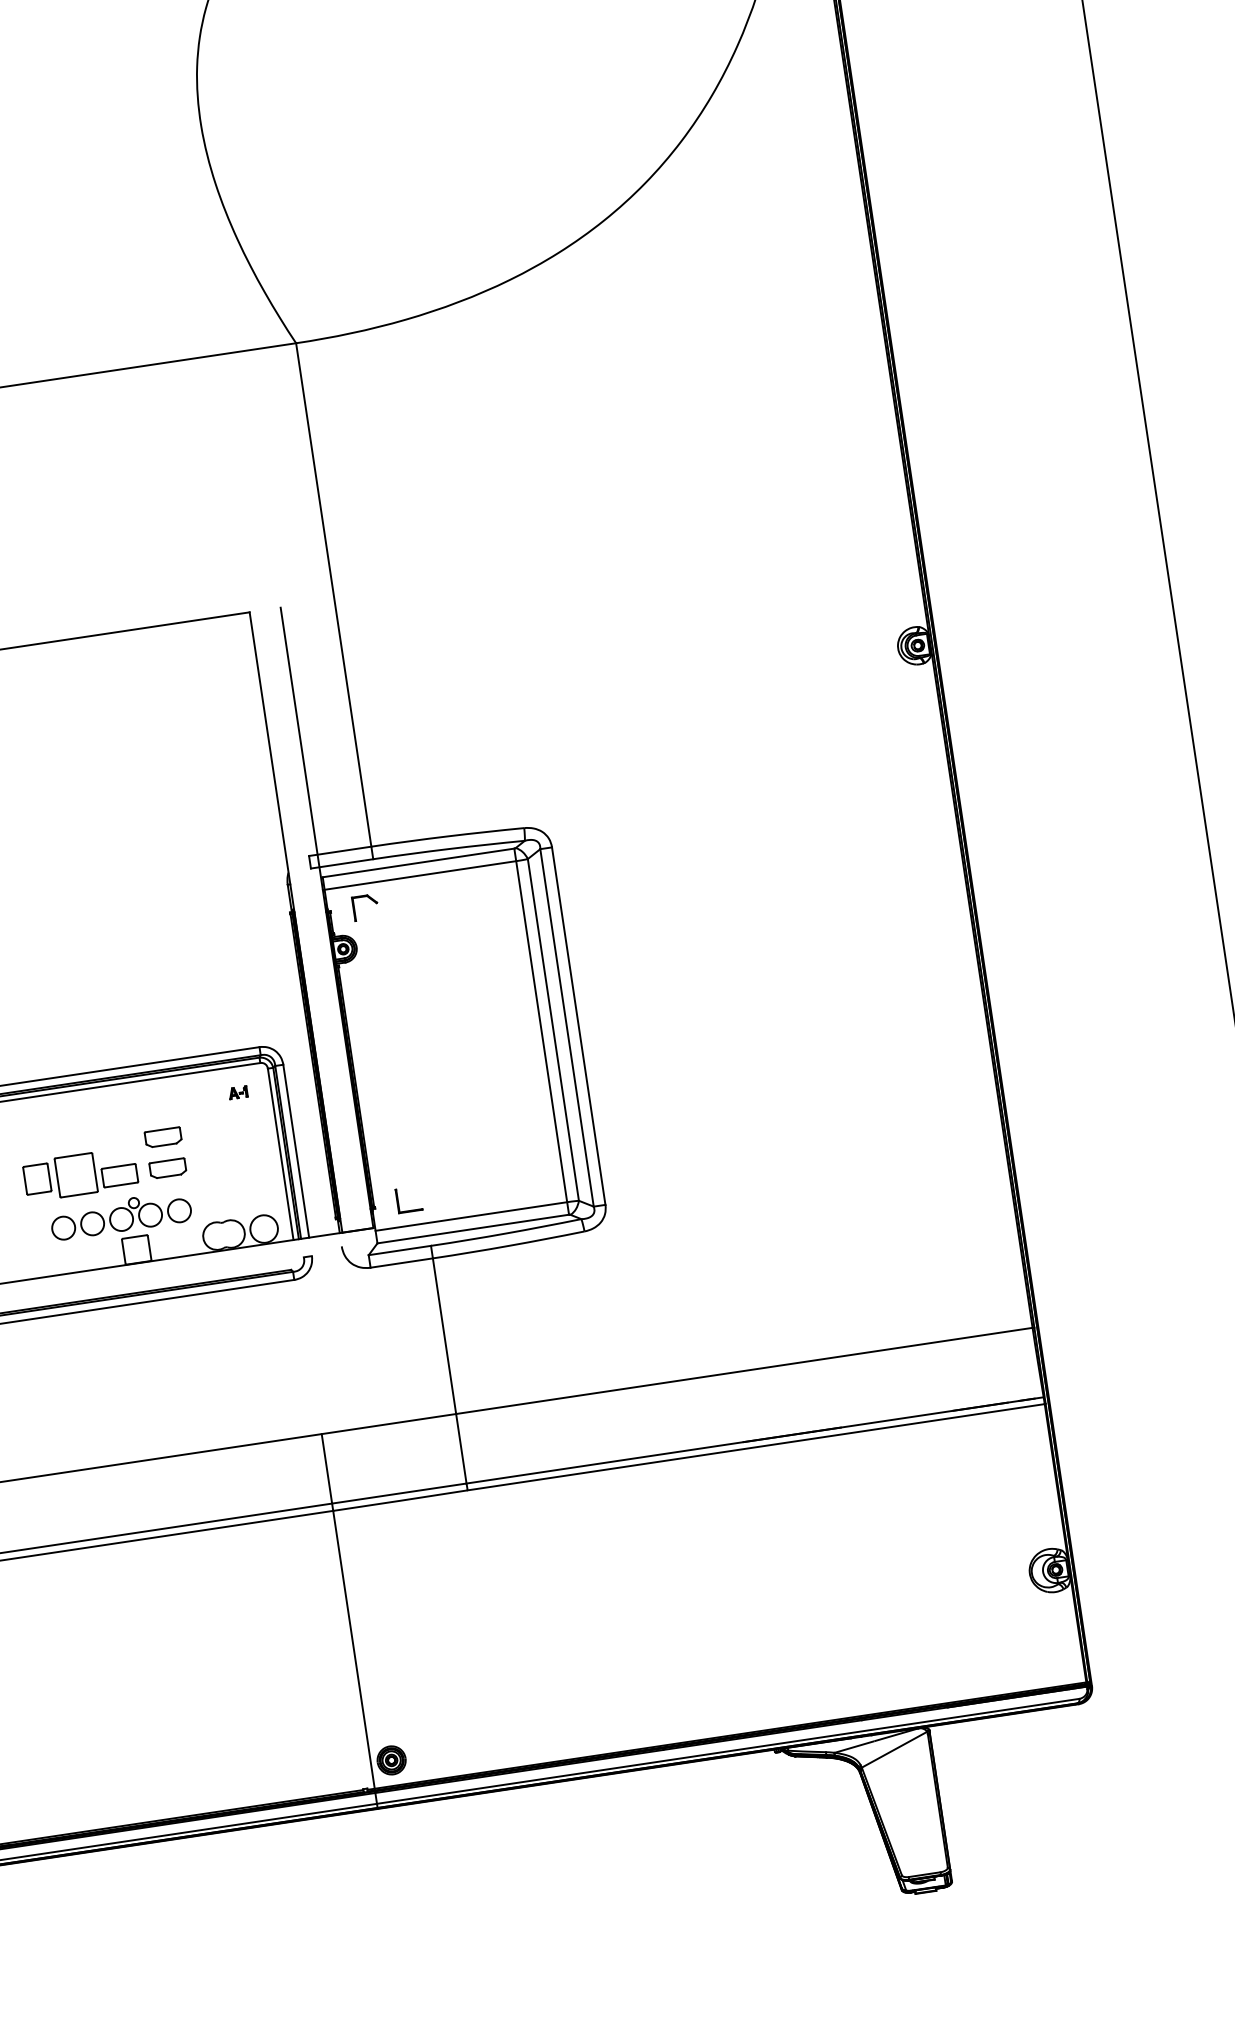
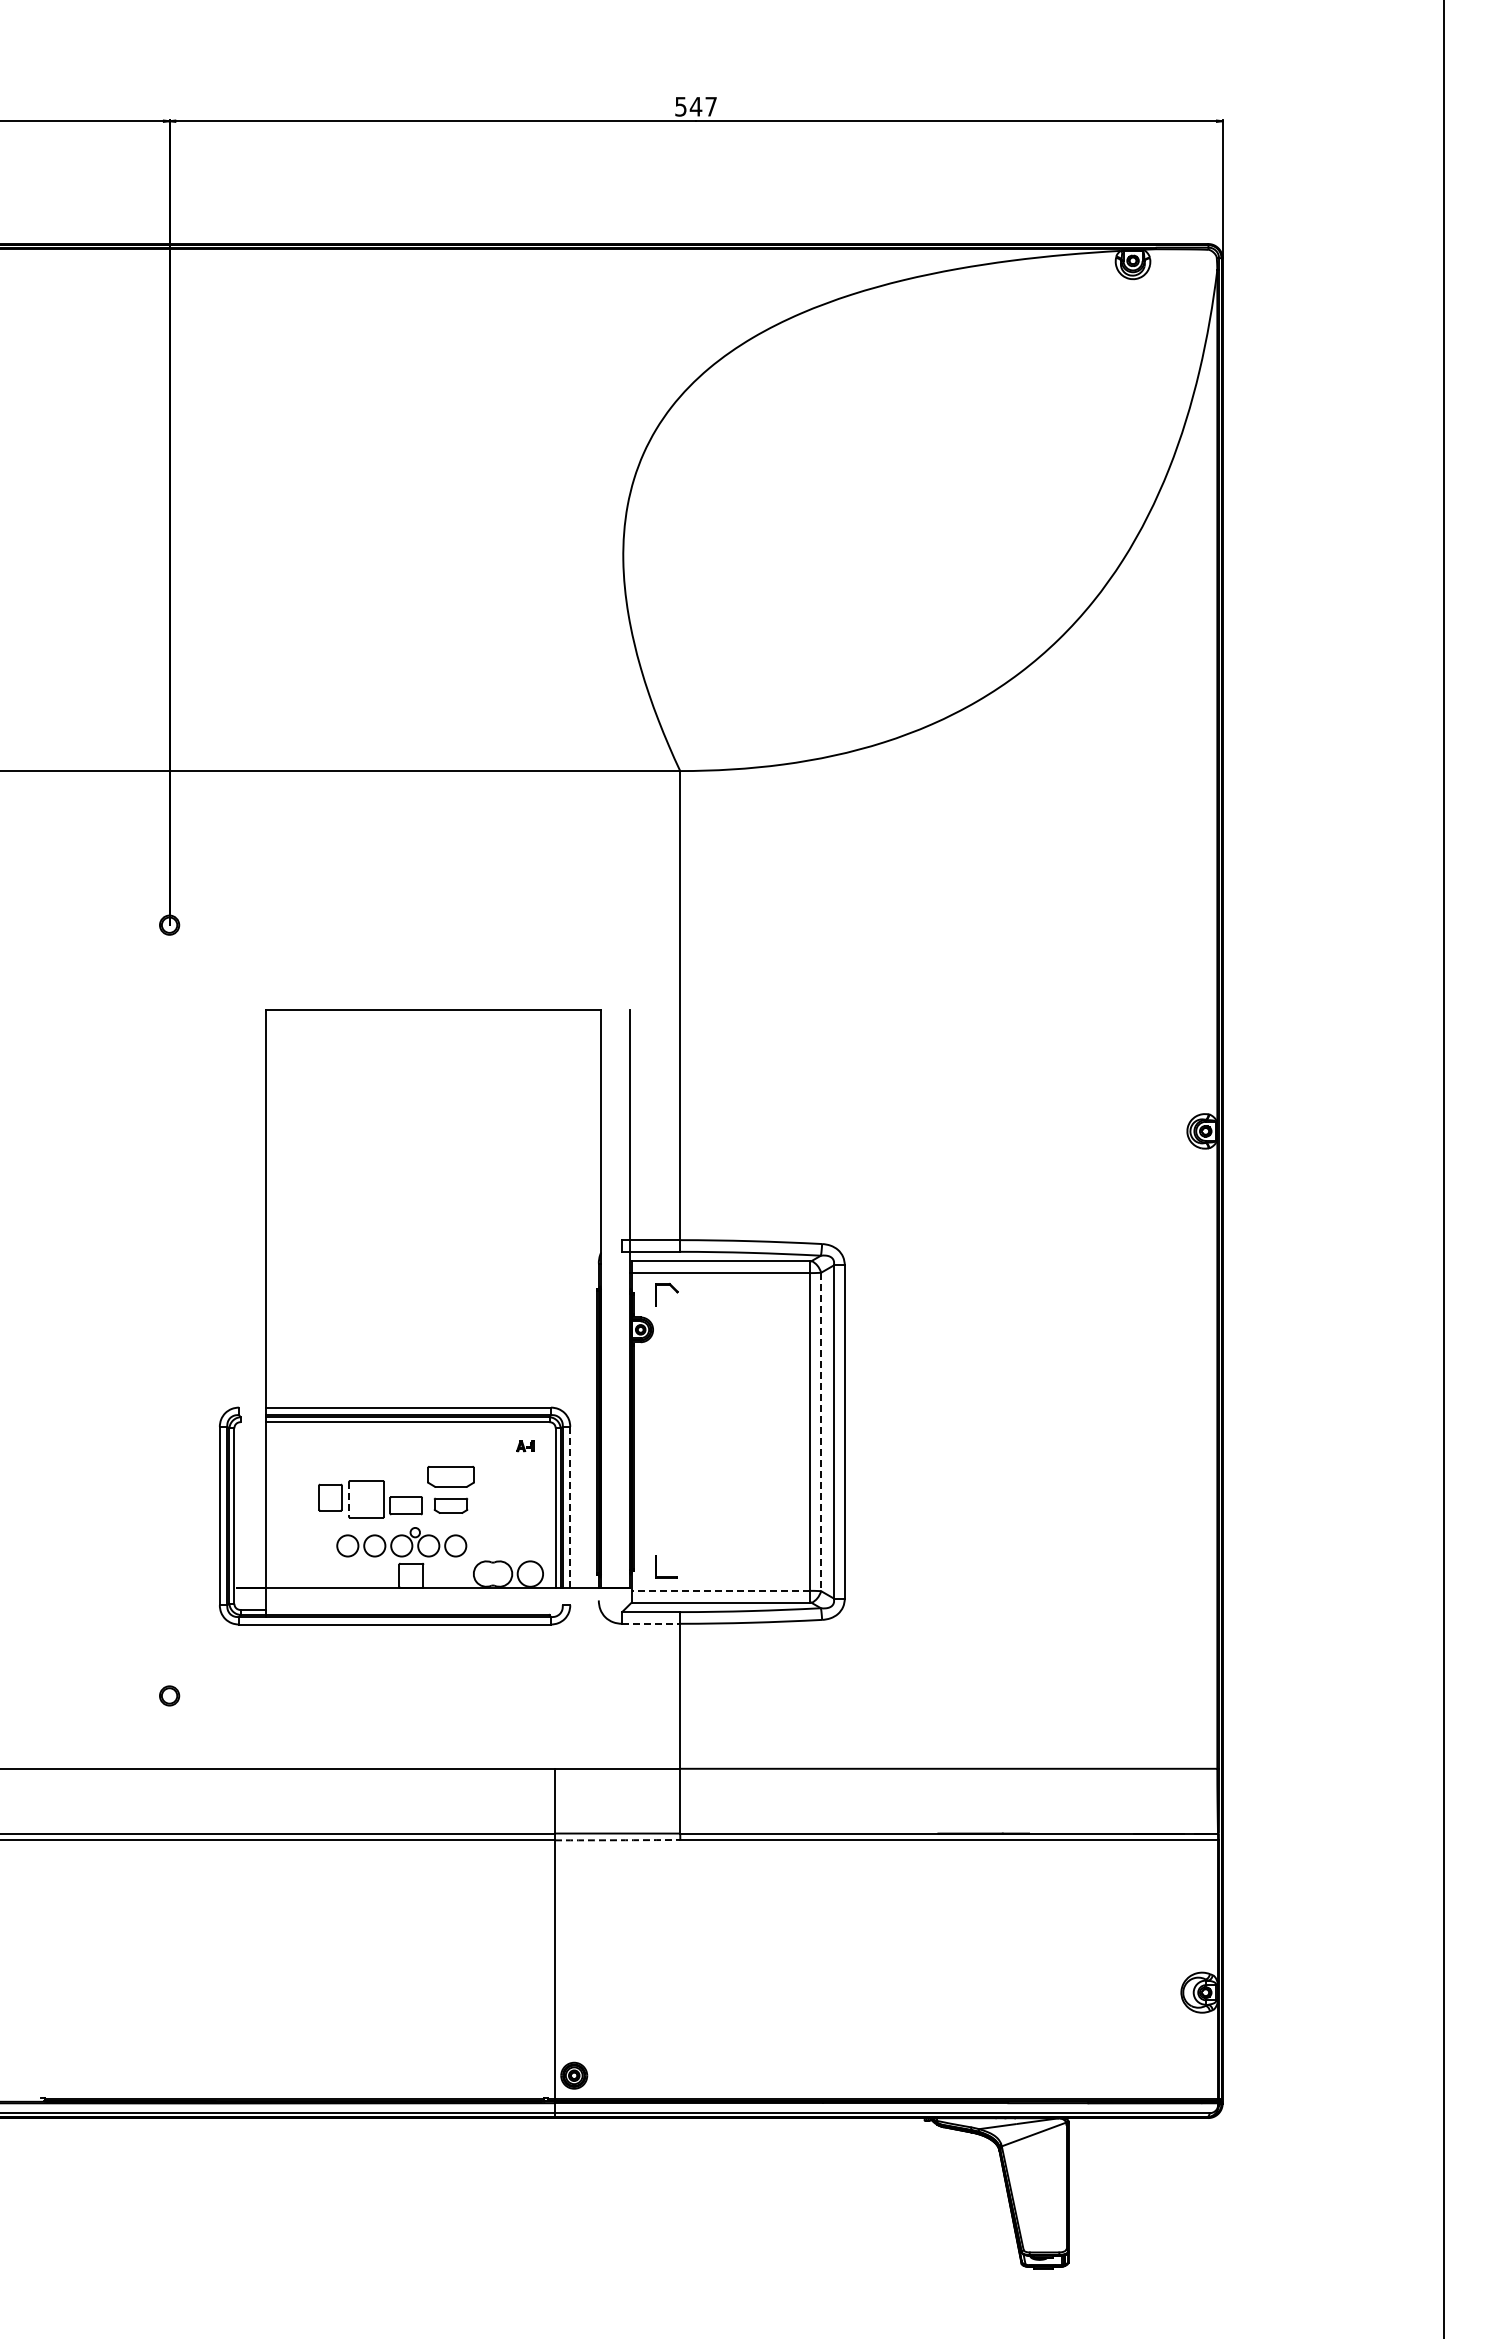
line: (553, 1030) -> (821, 1432), solid -> dashed
part: (162, 1137) -> (450, 1476), size x1.4
line: (296, 1151) -> (570, 1507), solid -> dashed
line: (58, 1178) -> (349, 1499), solid -> dashed
line: (470, 1216) -> (720, 1590), solid -> dashed
line: (402, 1262) -> (651, 1623), solid -> dashed
arc: (400, 1501) -> (617, 1840), solid -> dashed

